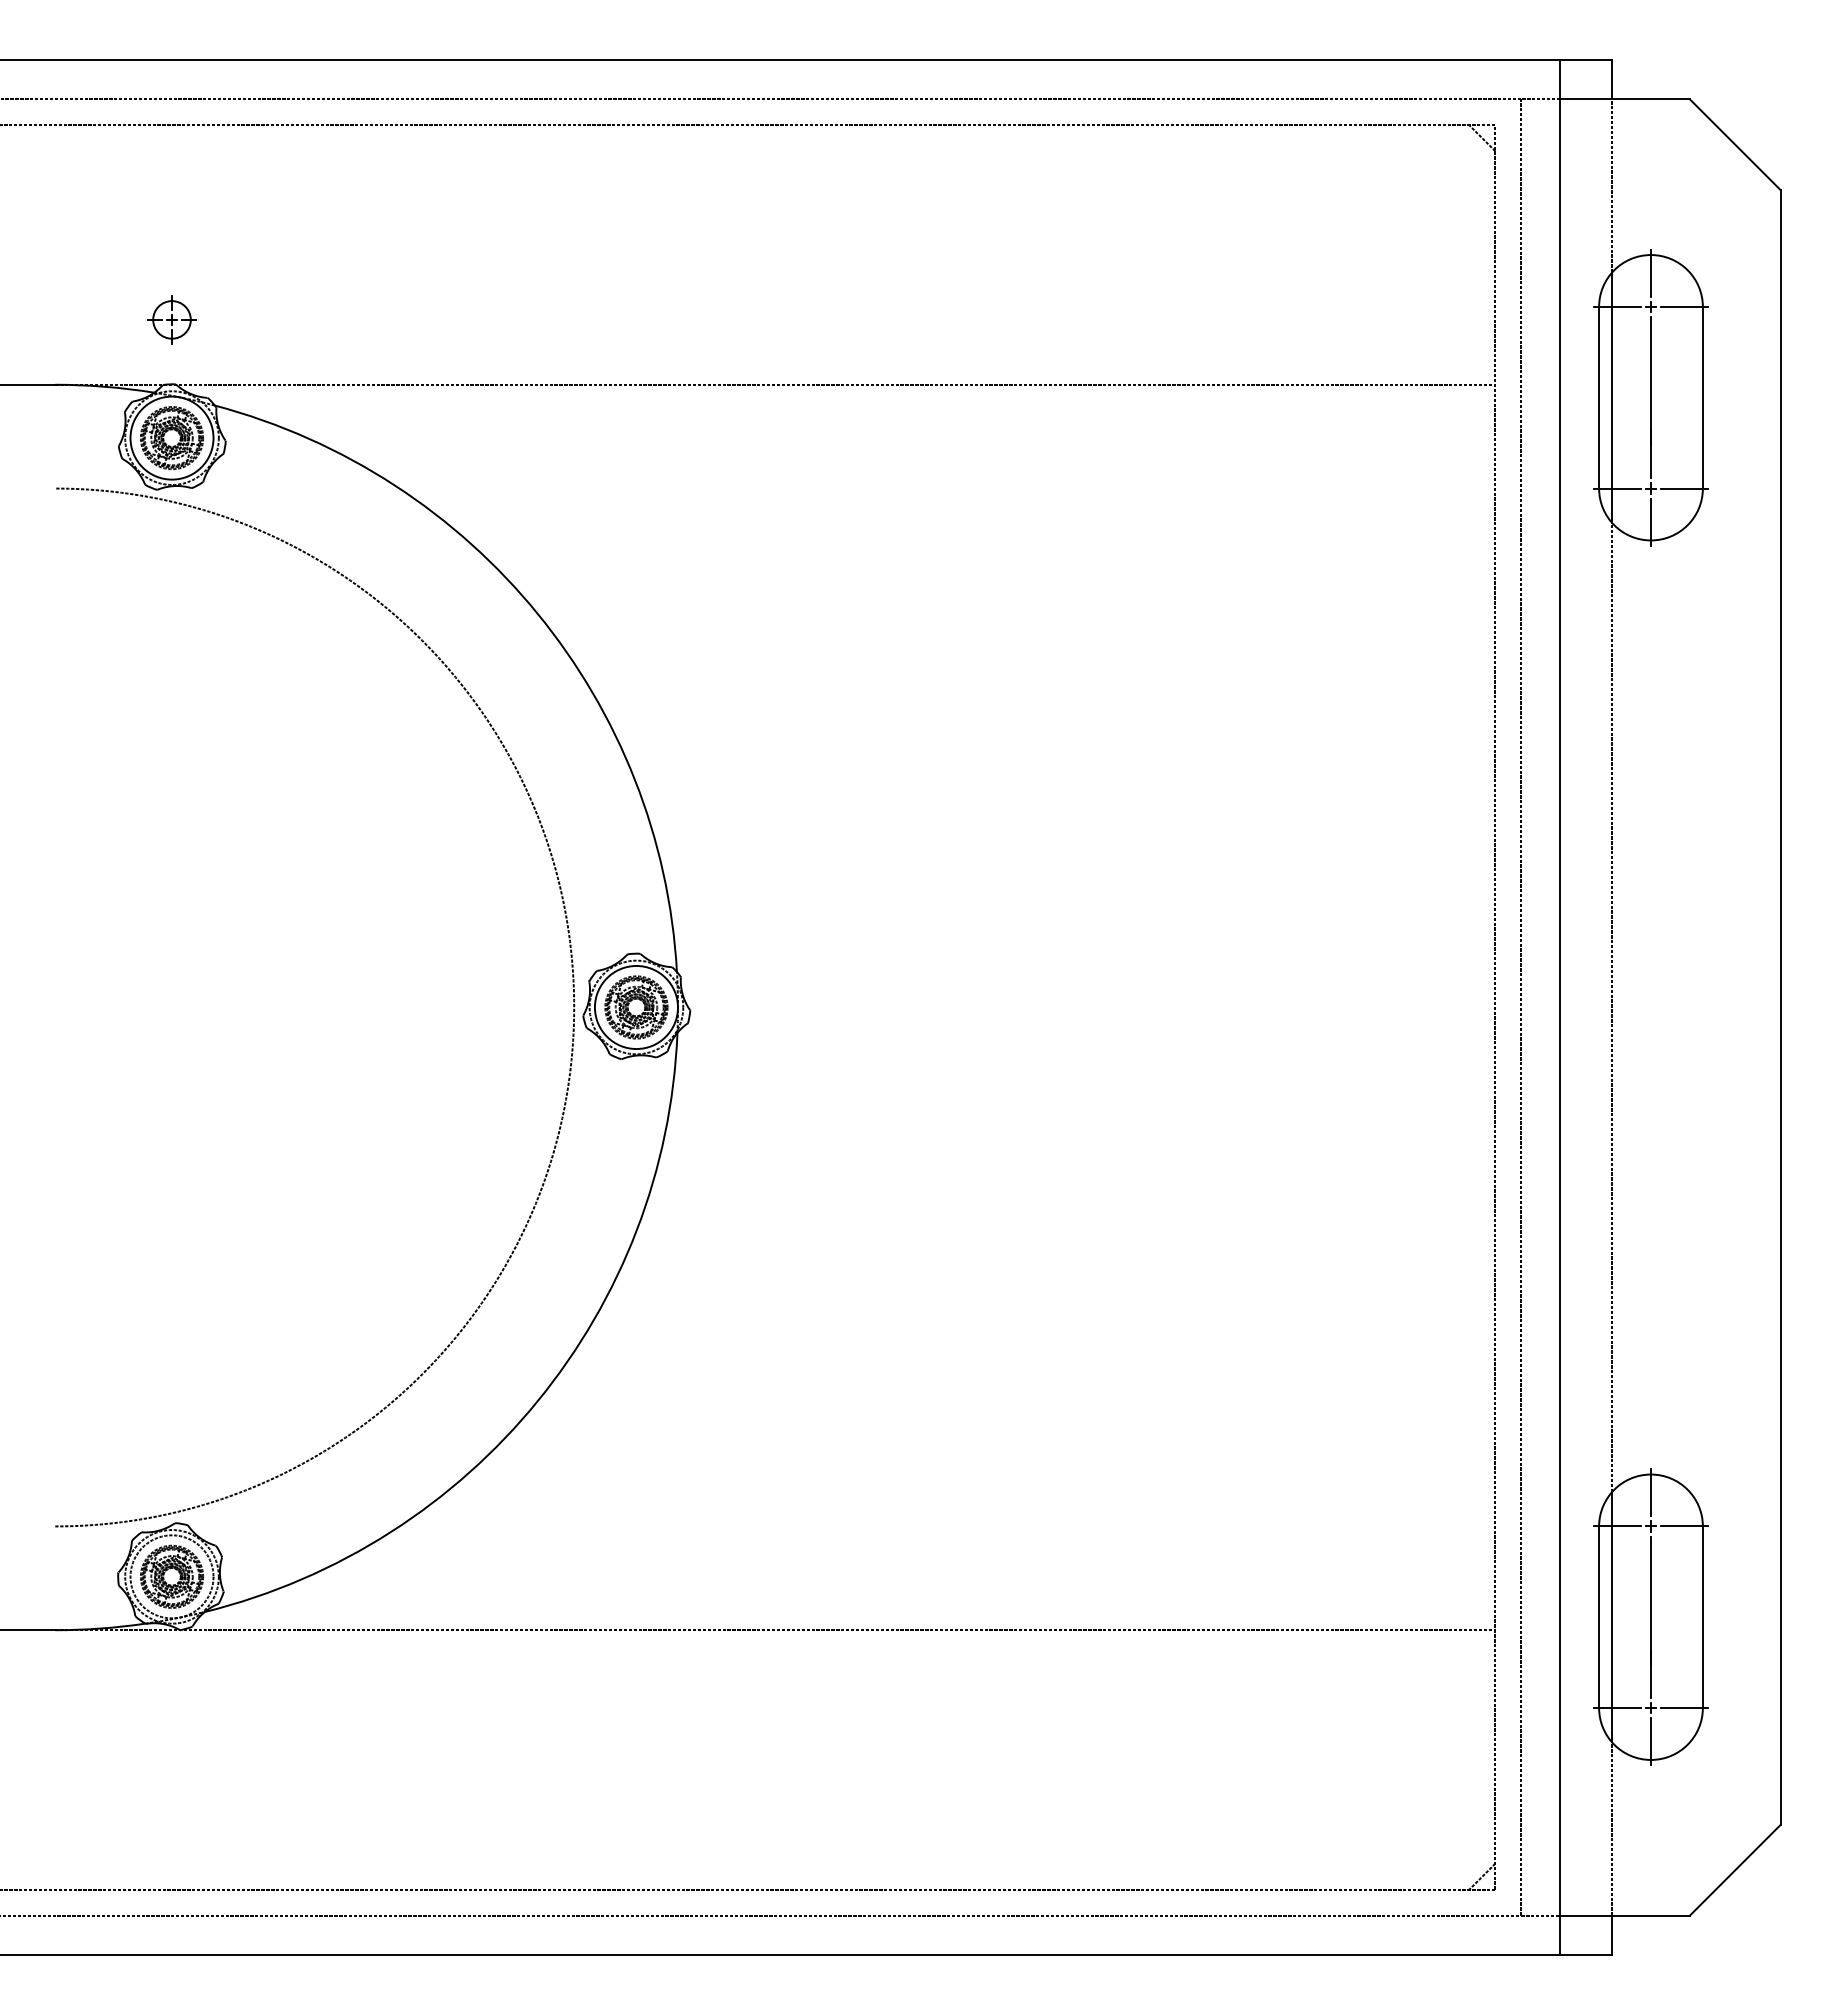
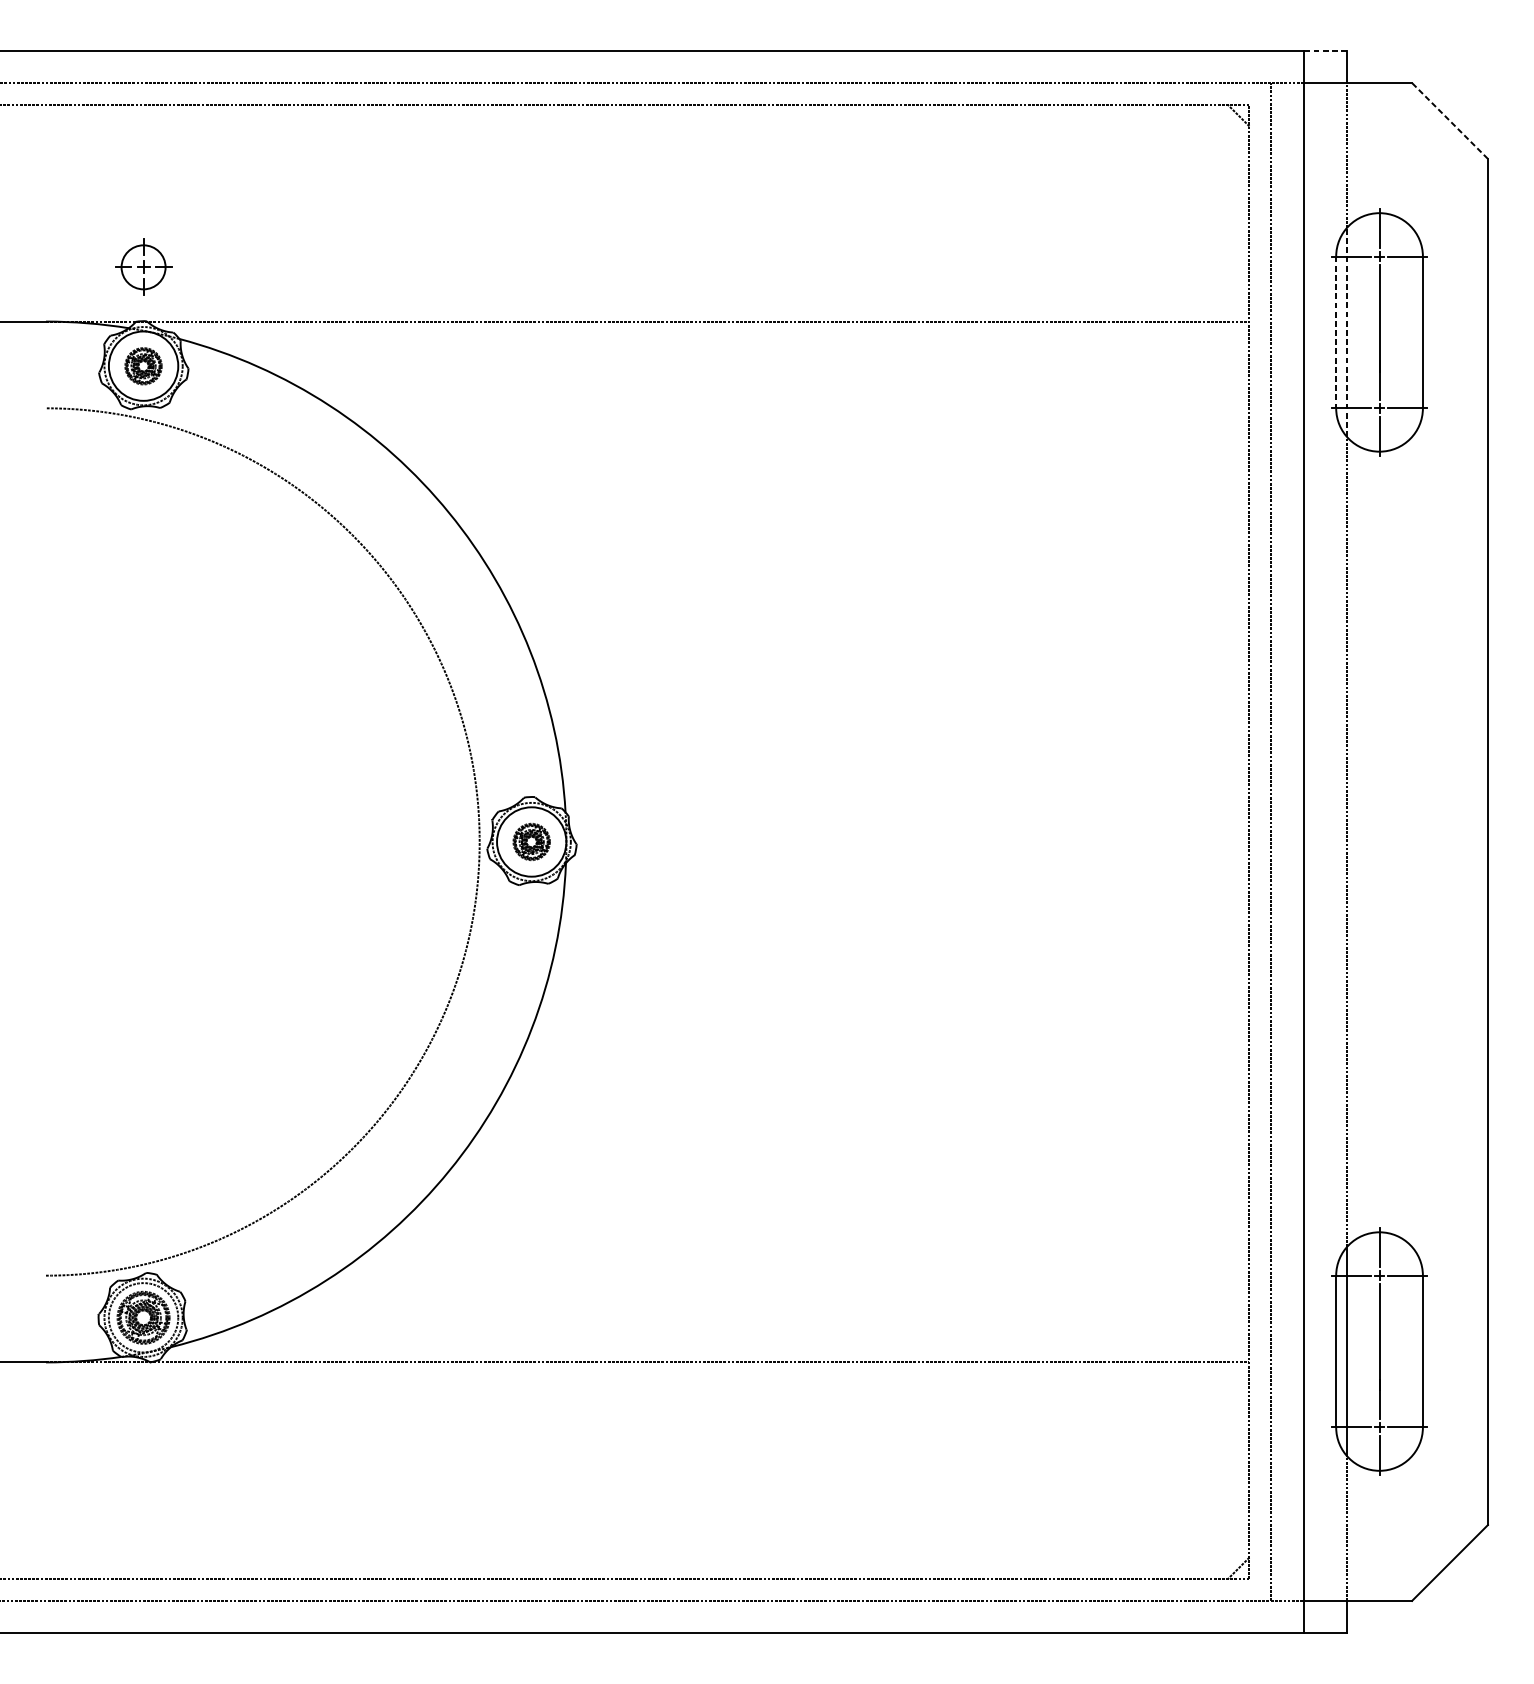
line: (1586, 60) -> (1325, 50), solid -> dashed
line: (1734, 144) -> (1449, 120), solid -> dashed
part: (171, 319) -> (143, 267), size x1.4
line: (1599, 397) -> (1336, 332), solid -> dashed
line: (1612, 397) -> (1347, 332), solid -> dashed
part: (171, 438) -> (143, 366), size x0.7
part: (636, 1007) -> (531, 842), size x0.7

